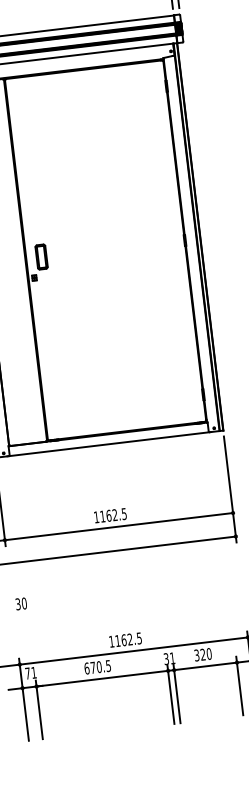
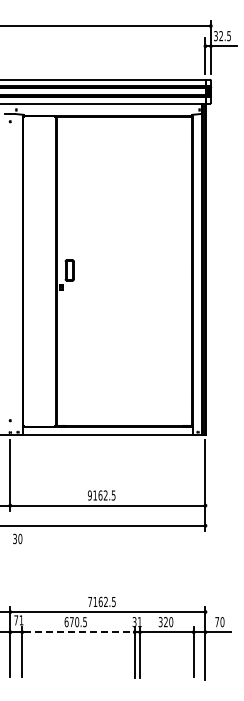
text: (96, 517) -> (89, 495), 1162.5 -> 9162.5
text: (20, 603) -> (17, 538), moved
text: (112, 641) -> (90, 601), 1162.5 -> 7162.5
line: (103, 678) -> (79, 632), solid -> dashed

